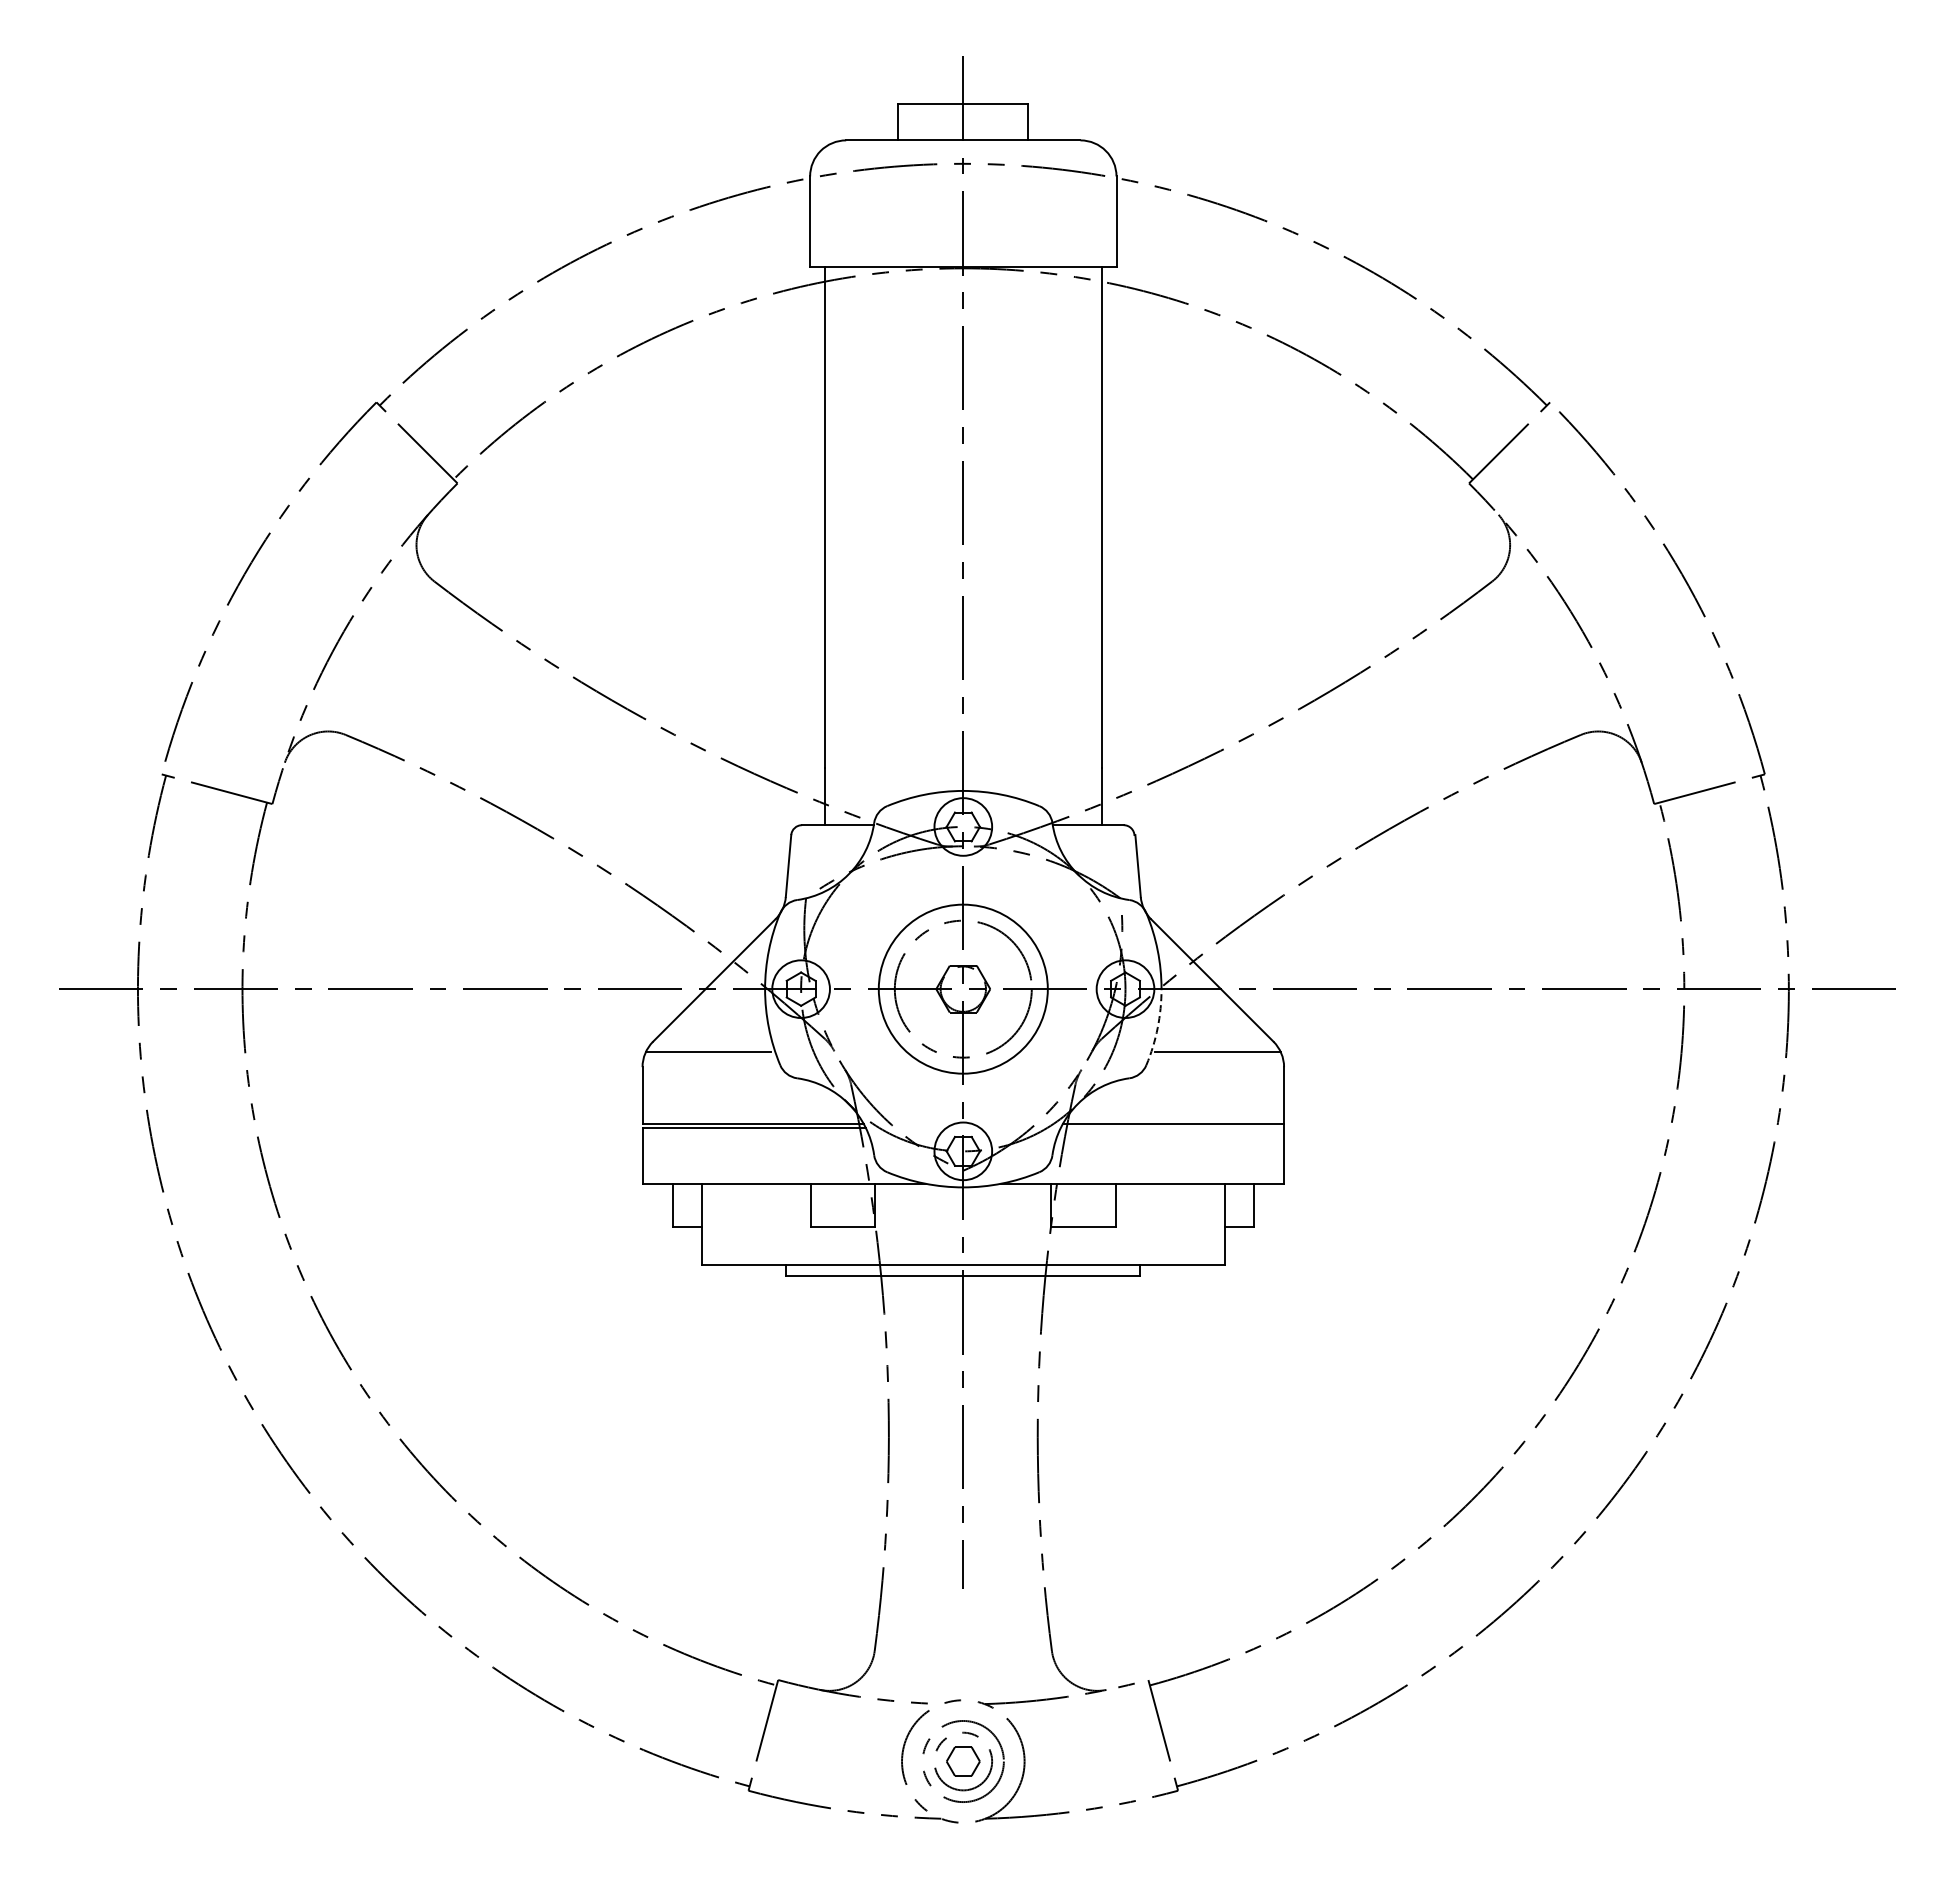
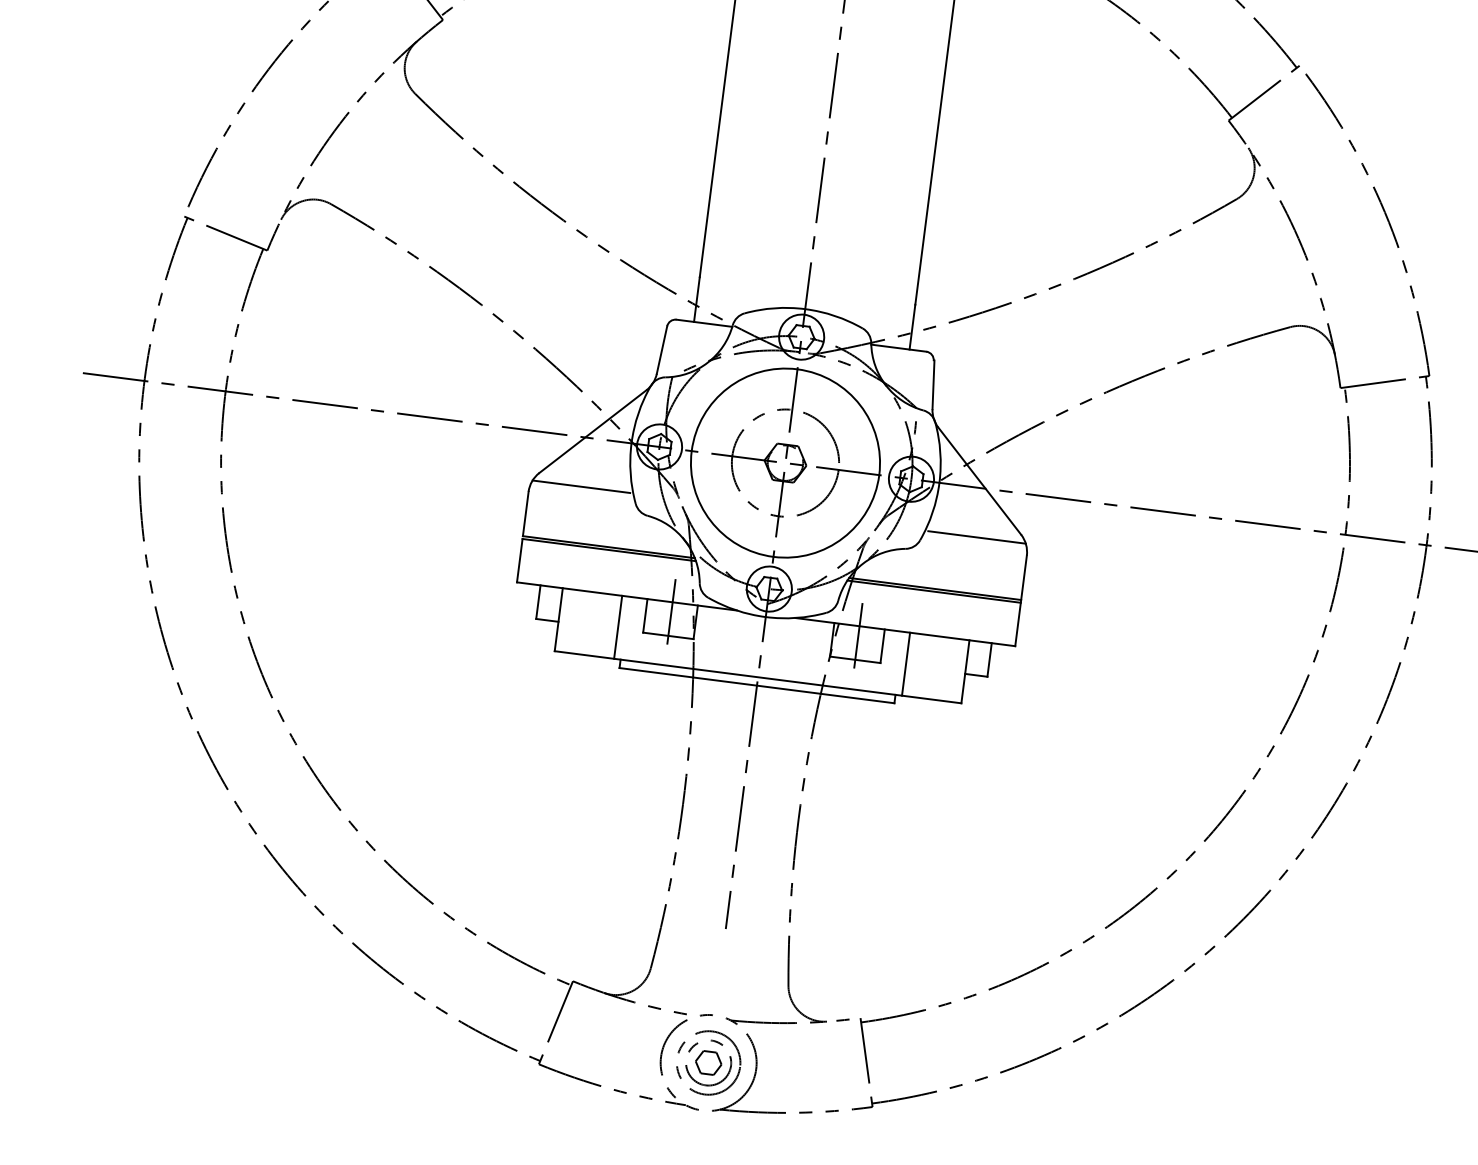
circle: (963, 988) -> (785, 462), size x1.43
arc: (1157, 1027) -> (932, 512), dashed -> solid
line: (1172, 1127) -> (934, 591), added
line: (842, 1196) -> (671, 612), added
line: (1083, 1196) -> (858, 636), added
line: (777, 1223) -> (617, 626), added
line: (1148, 1223) -> (906, 663), added

